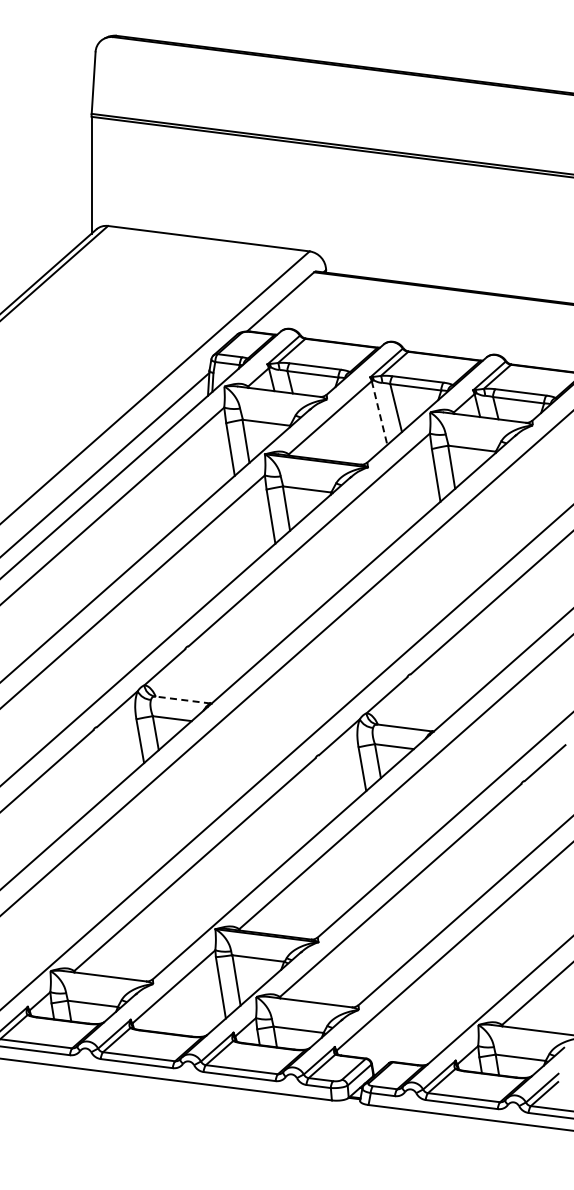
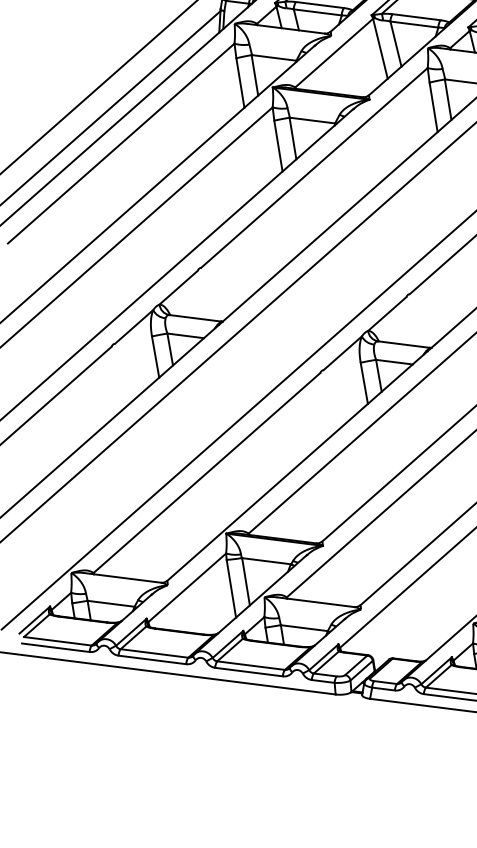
line: (379, 413) -> (380, 49), dashed -> solid
line: (182, 699) -> (195, 317), dashed -> solid

